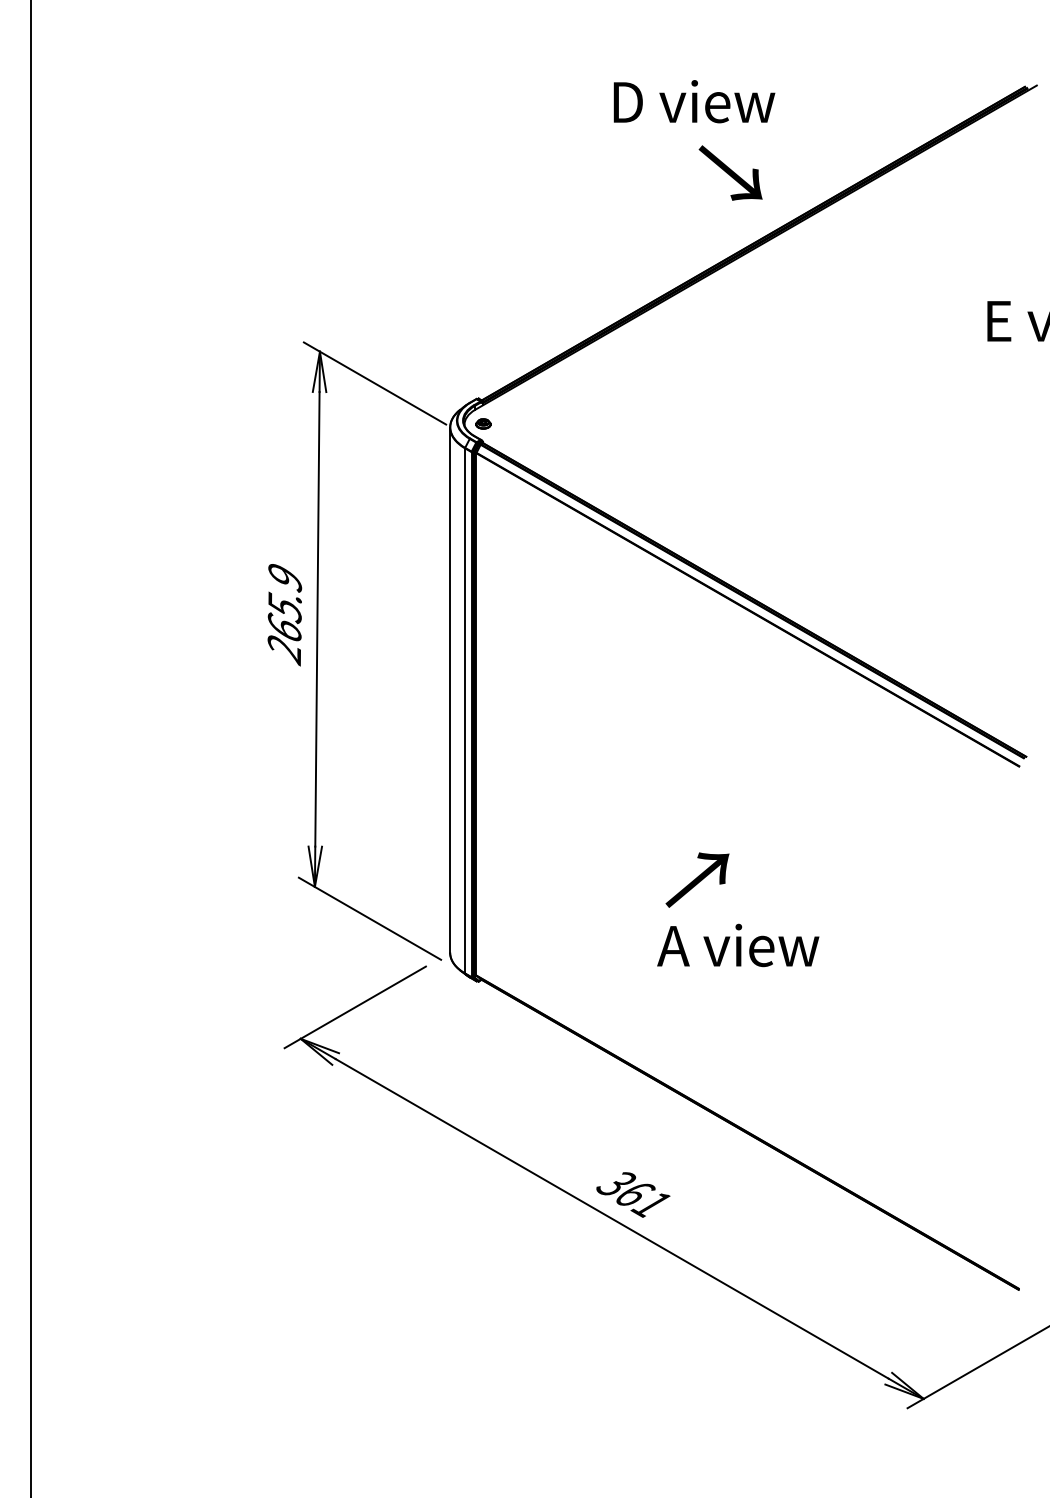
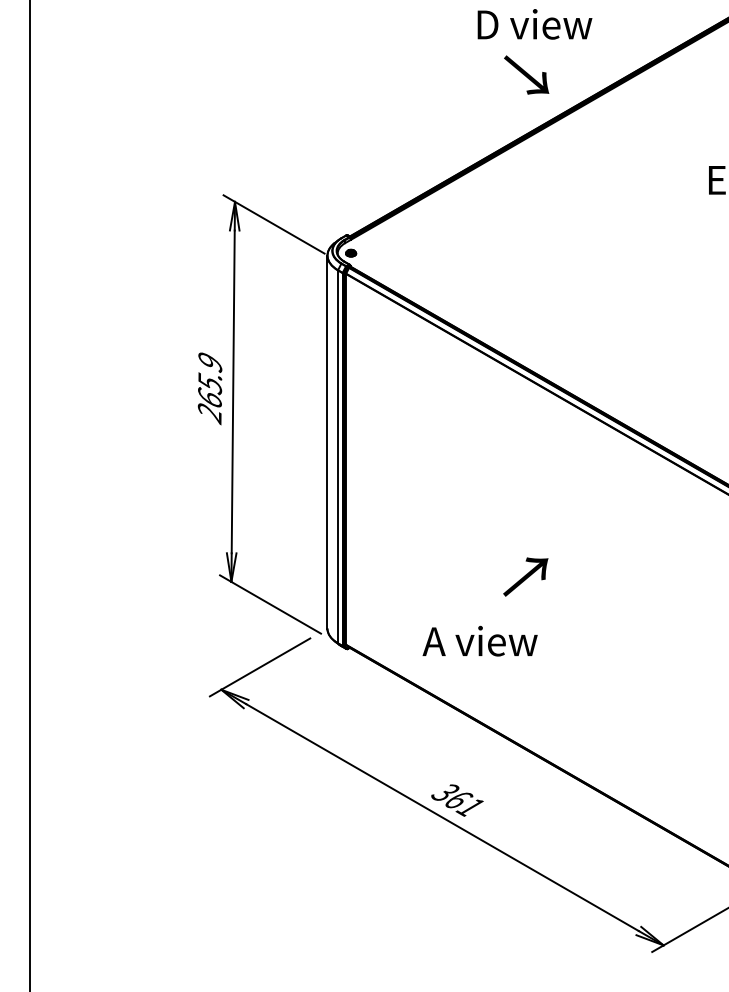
text: (694, 101) -> (535, 24), moved
text: (697, 879) -> (525, 576), moved
text: (738, 945) -> (480, 641), moved

